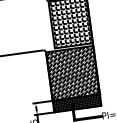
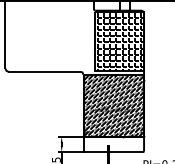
hatch: (76, 103) -> (113, 144), removed

